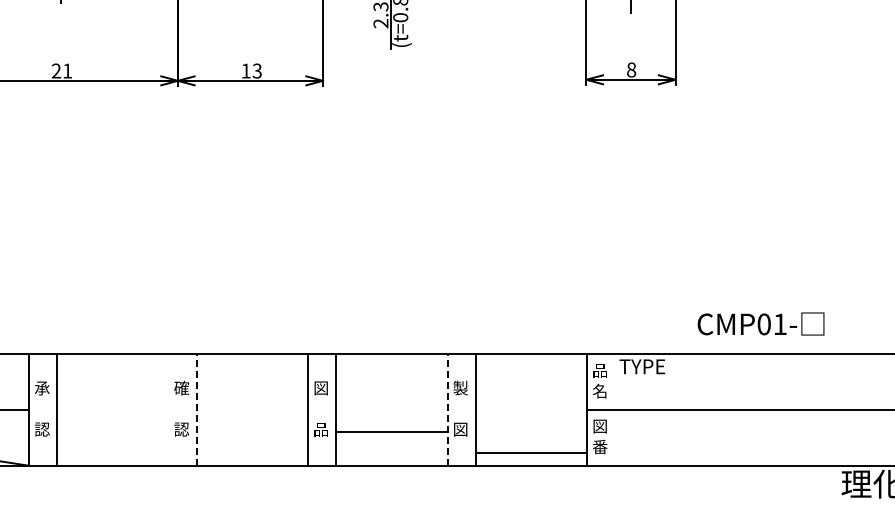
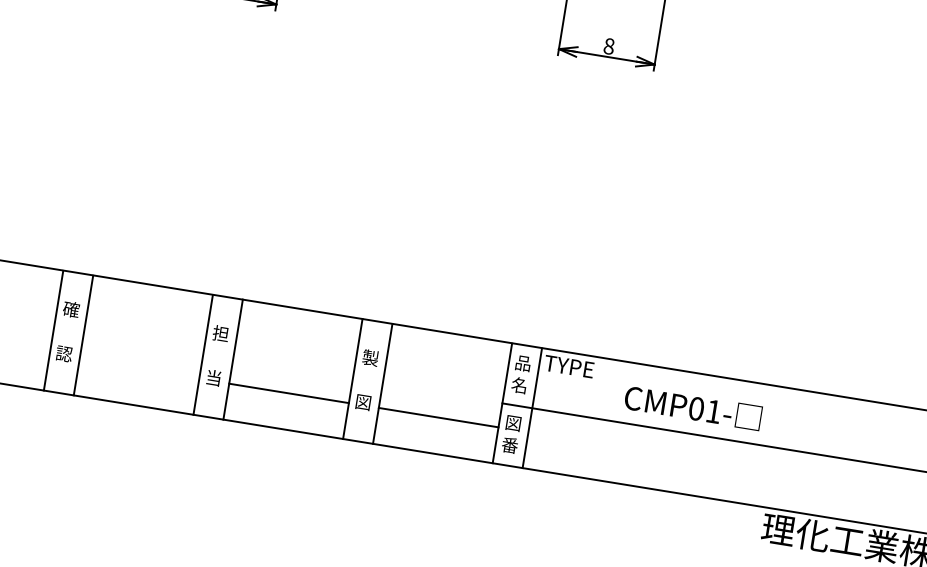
text: (760, 323) -> (692, 407), moved
text: (320, 387) -> (220, 332), 図 -> 担
line: (168, 409) -> (53, 330), added
line: (196, 409) -> (83, 335), dashed -> solid
line: (447, 409) -> (352, 378), dashed -> solid
line: (614, 409) -> (531, 407), added
text: (320, 429) -> (213, 378), 品 -> 当
line: (531, 453) -> (438, 417), moved

